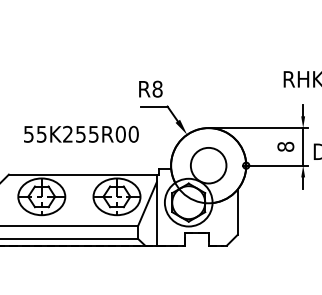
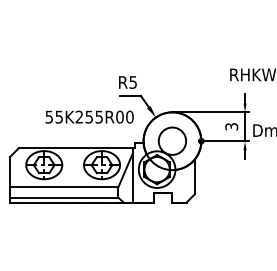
text: (157, 89) -> (133, 82), R8 -> R5
text: (81, 133) -> (89, 116), moved
text: (285, 146) -> (231, 126), 8 -> 3

